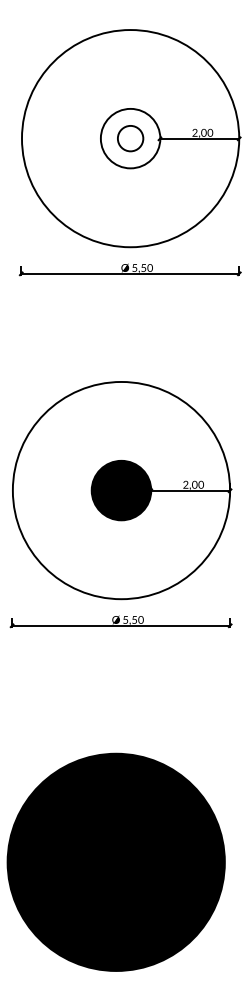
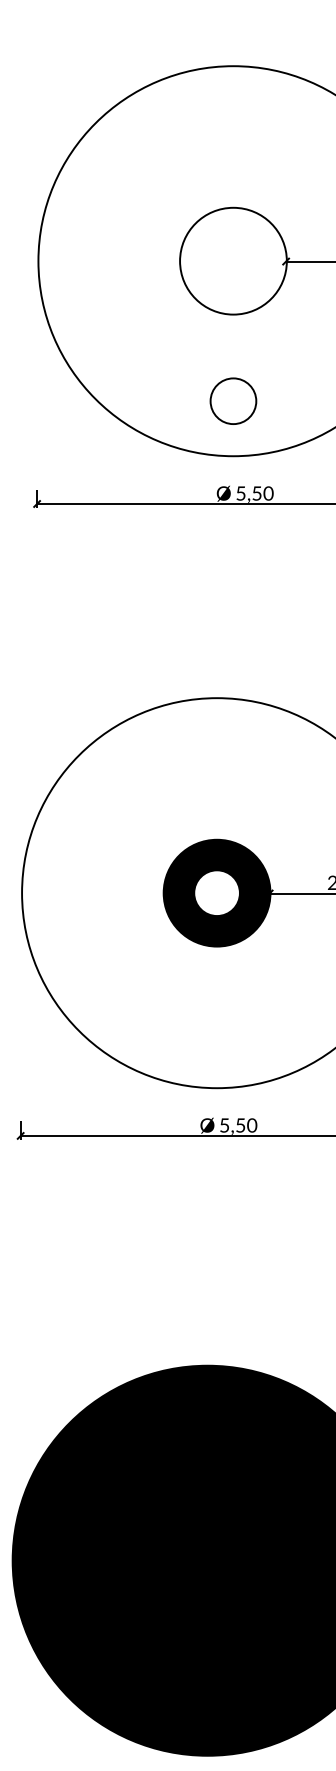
circle: (130, 138) -> (233, 401), moved
fill: (121, 490) -> (217, 893), removed

